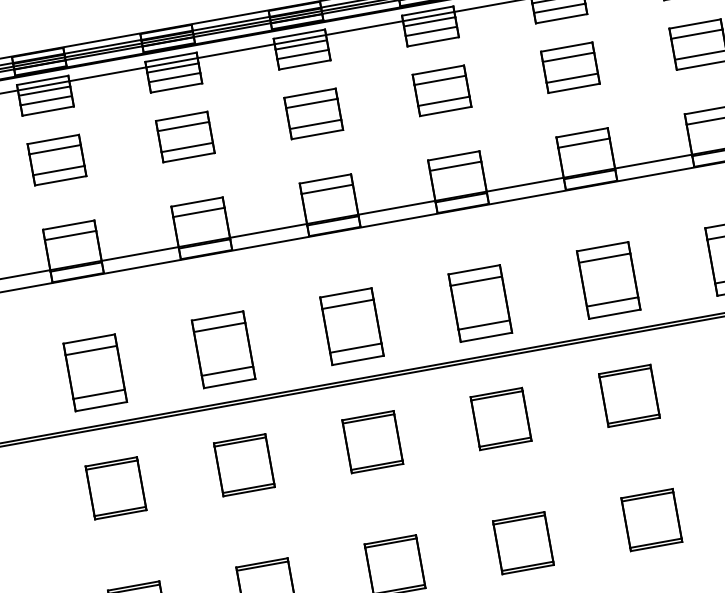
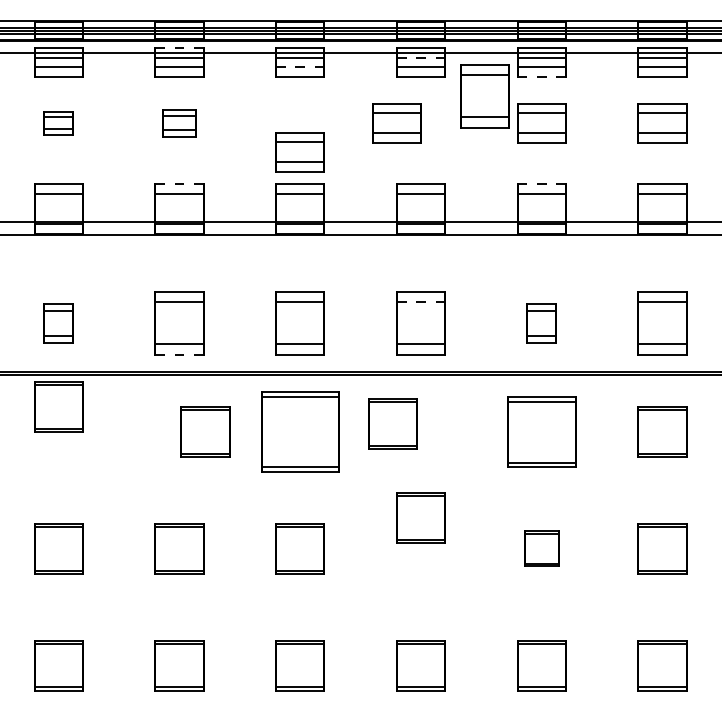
line: (561, 19) -> (541, 77), solid -> dashed
line: (430, 21) -> (421, 58), solid -> dashed
part: (504, 50) -> (484, 96), added
line: (303, 54) -> (300, 67), solid -> dashed
line: (171, 57) -> (179, 48), solid -> dashed
part: (441, 91) -> (396, 123), moved
part: (312, 114) -> (299, 152), moved
line: (581, 132) -> (541, 184), solid -> dashed
part: (185, 137) -> (179, 123), size x0.7
part: (56, 160) -> (58, 123), size x0.6
line: (197, 202) -> (179, 184), solid -> dashed
part: (608, 280) -> (541, 323), size x0.6
line: (476, 281) -> (421, 302), solid -> dashed
part: (95, 372) -> (58, 323), size x0.6
line: (229, 383) -> (179, 355), solid -> dashed
part: (628, 395) -> (541, 431), size x1.4
part: (500, 418) -> (392, 423), moved
part: (371, 441) -> (299, 431), size x1.6
part: (244, 464) -> (205, 431), moved
part: (115, 487) -> (58, 406), moved
part: (651, 519) -> (541, 548), size x0.7
part: (522, 542) -> (420, 517), moved

